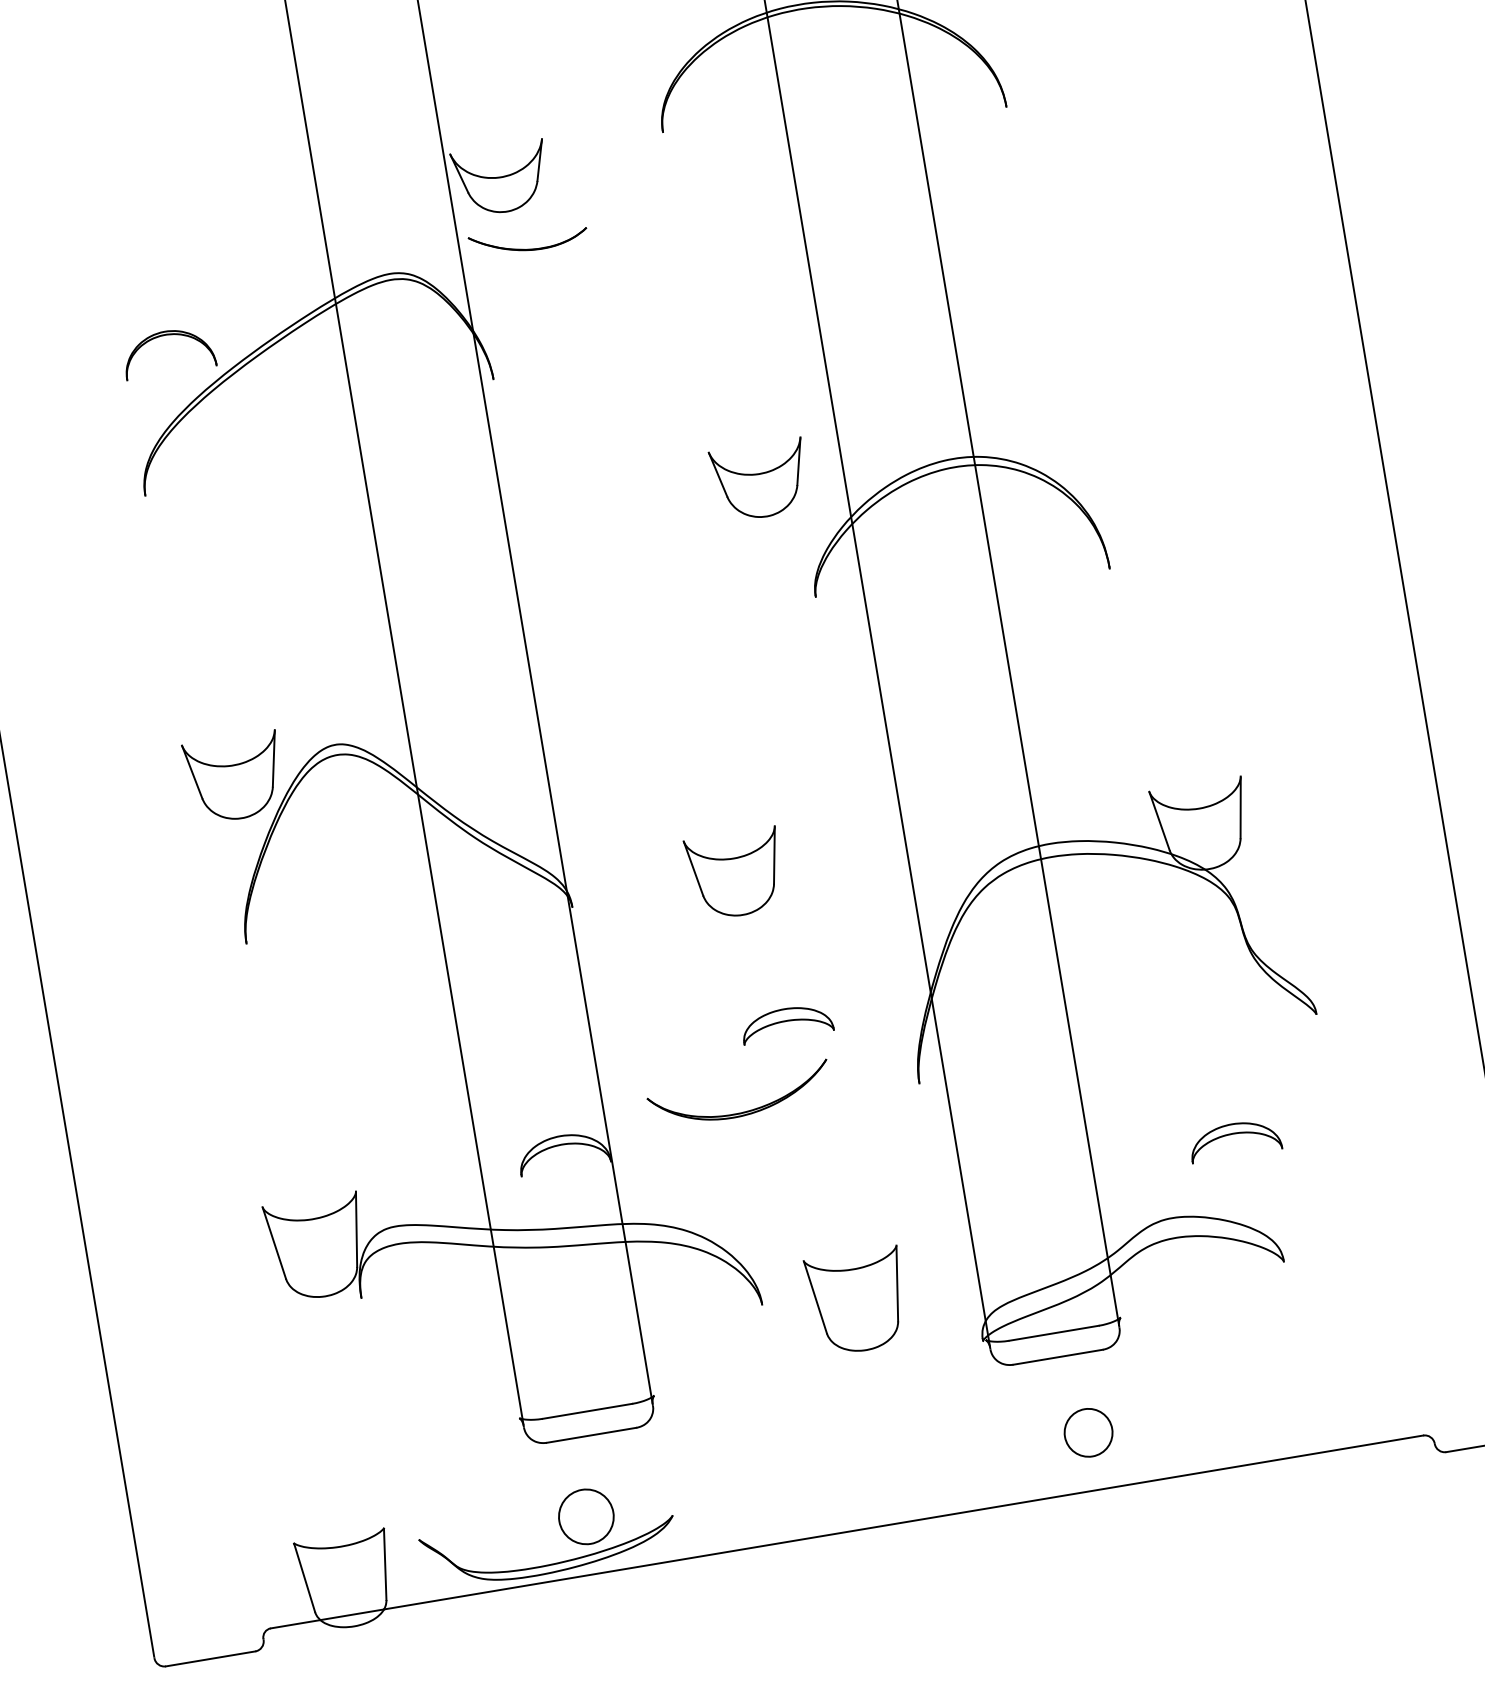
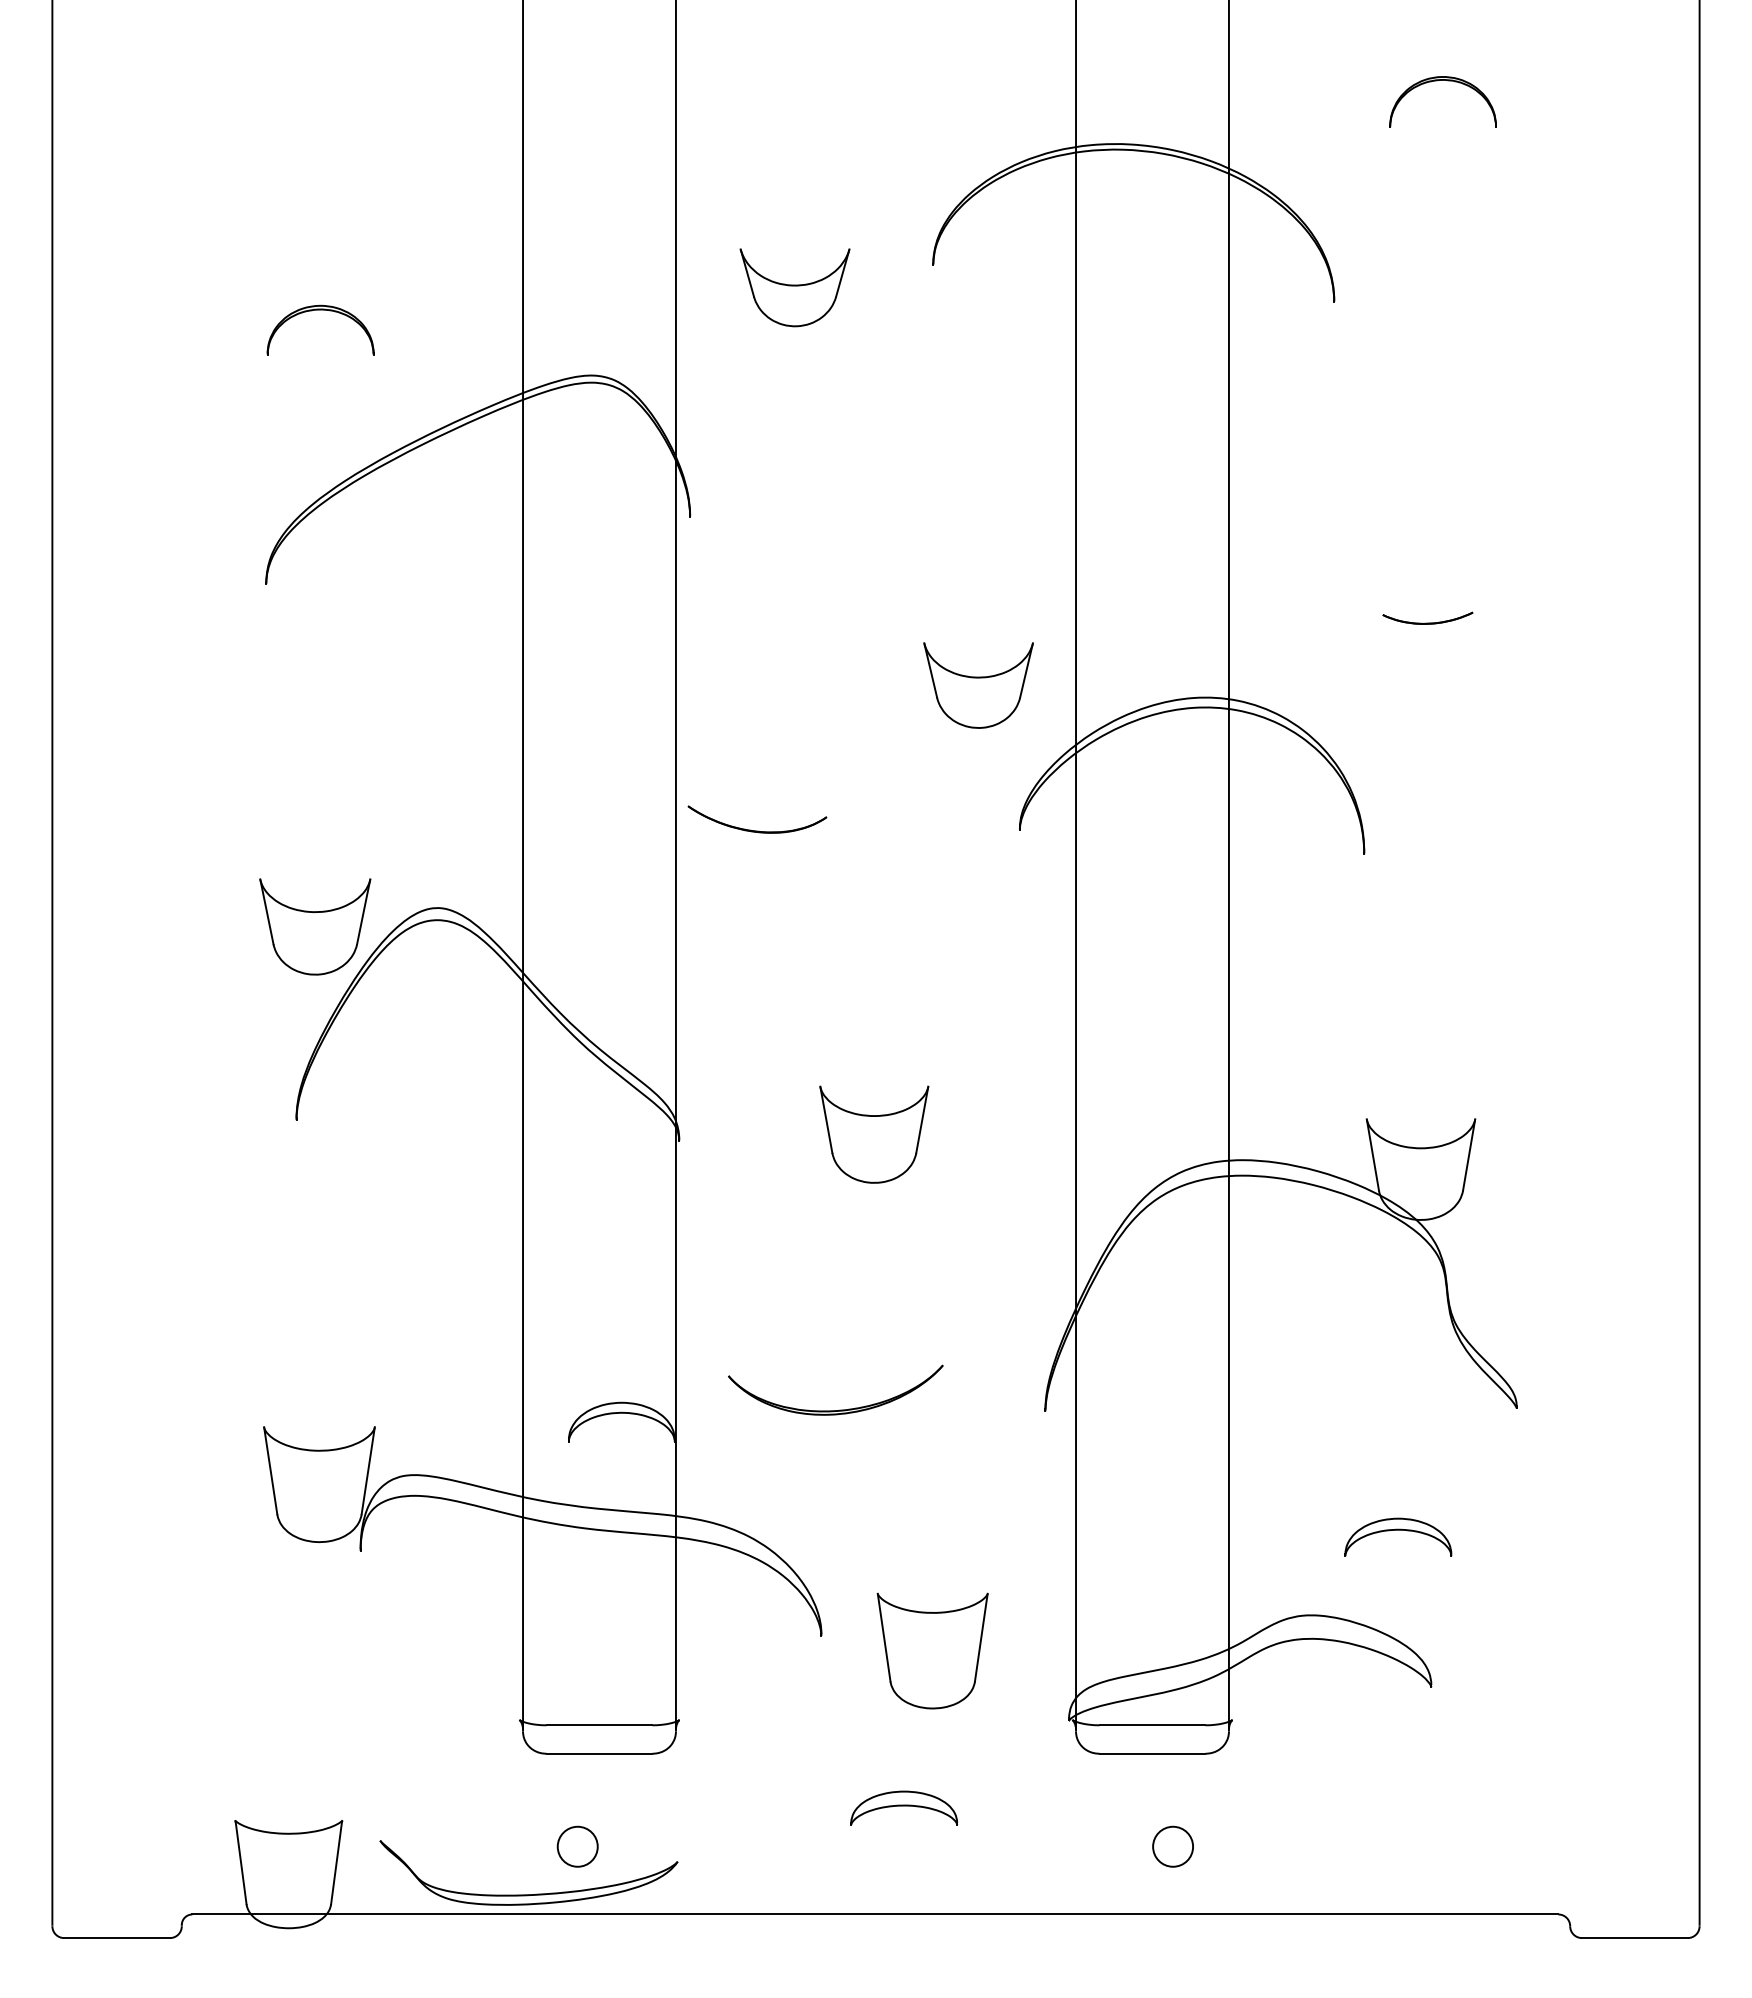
part: (501, 178) -> (794, 287), moved
part: (530, 248) -> (757, 830), moved
part: (165, 335) -> (320, 310), moved
part: (1129, 359) -> (1427, 617), added
part: (786, 1022) -> (903, 1807), moved
circle: (1088, 1432) -> (1173, 1846), size x0.71
circle: (586, 1516) -> (577, 1846), size x0.62

